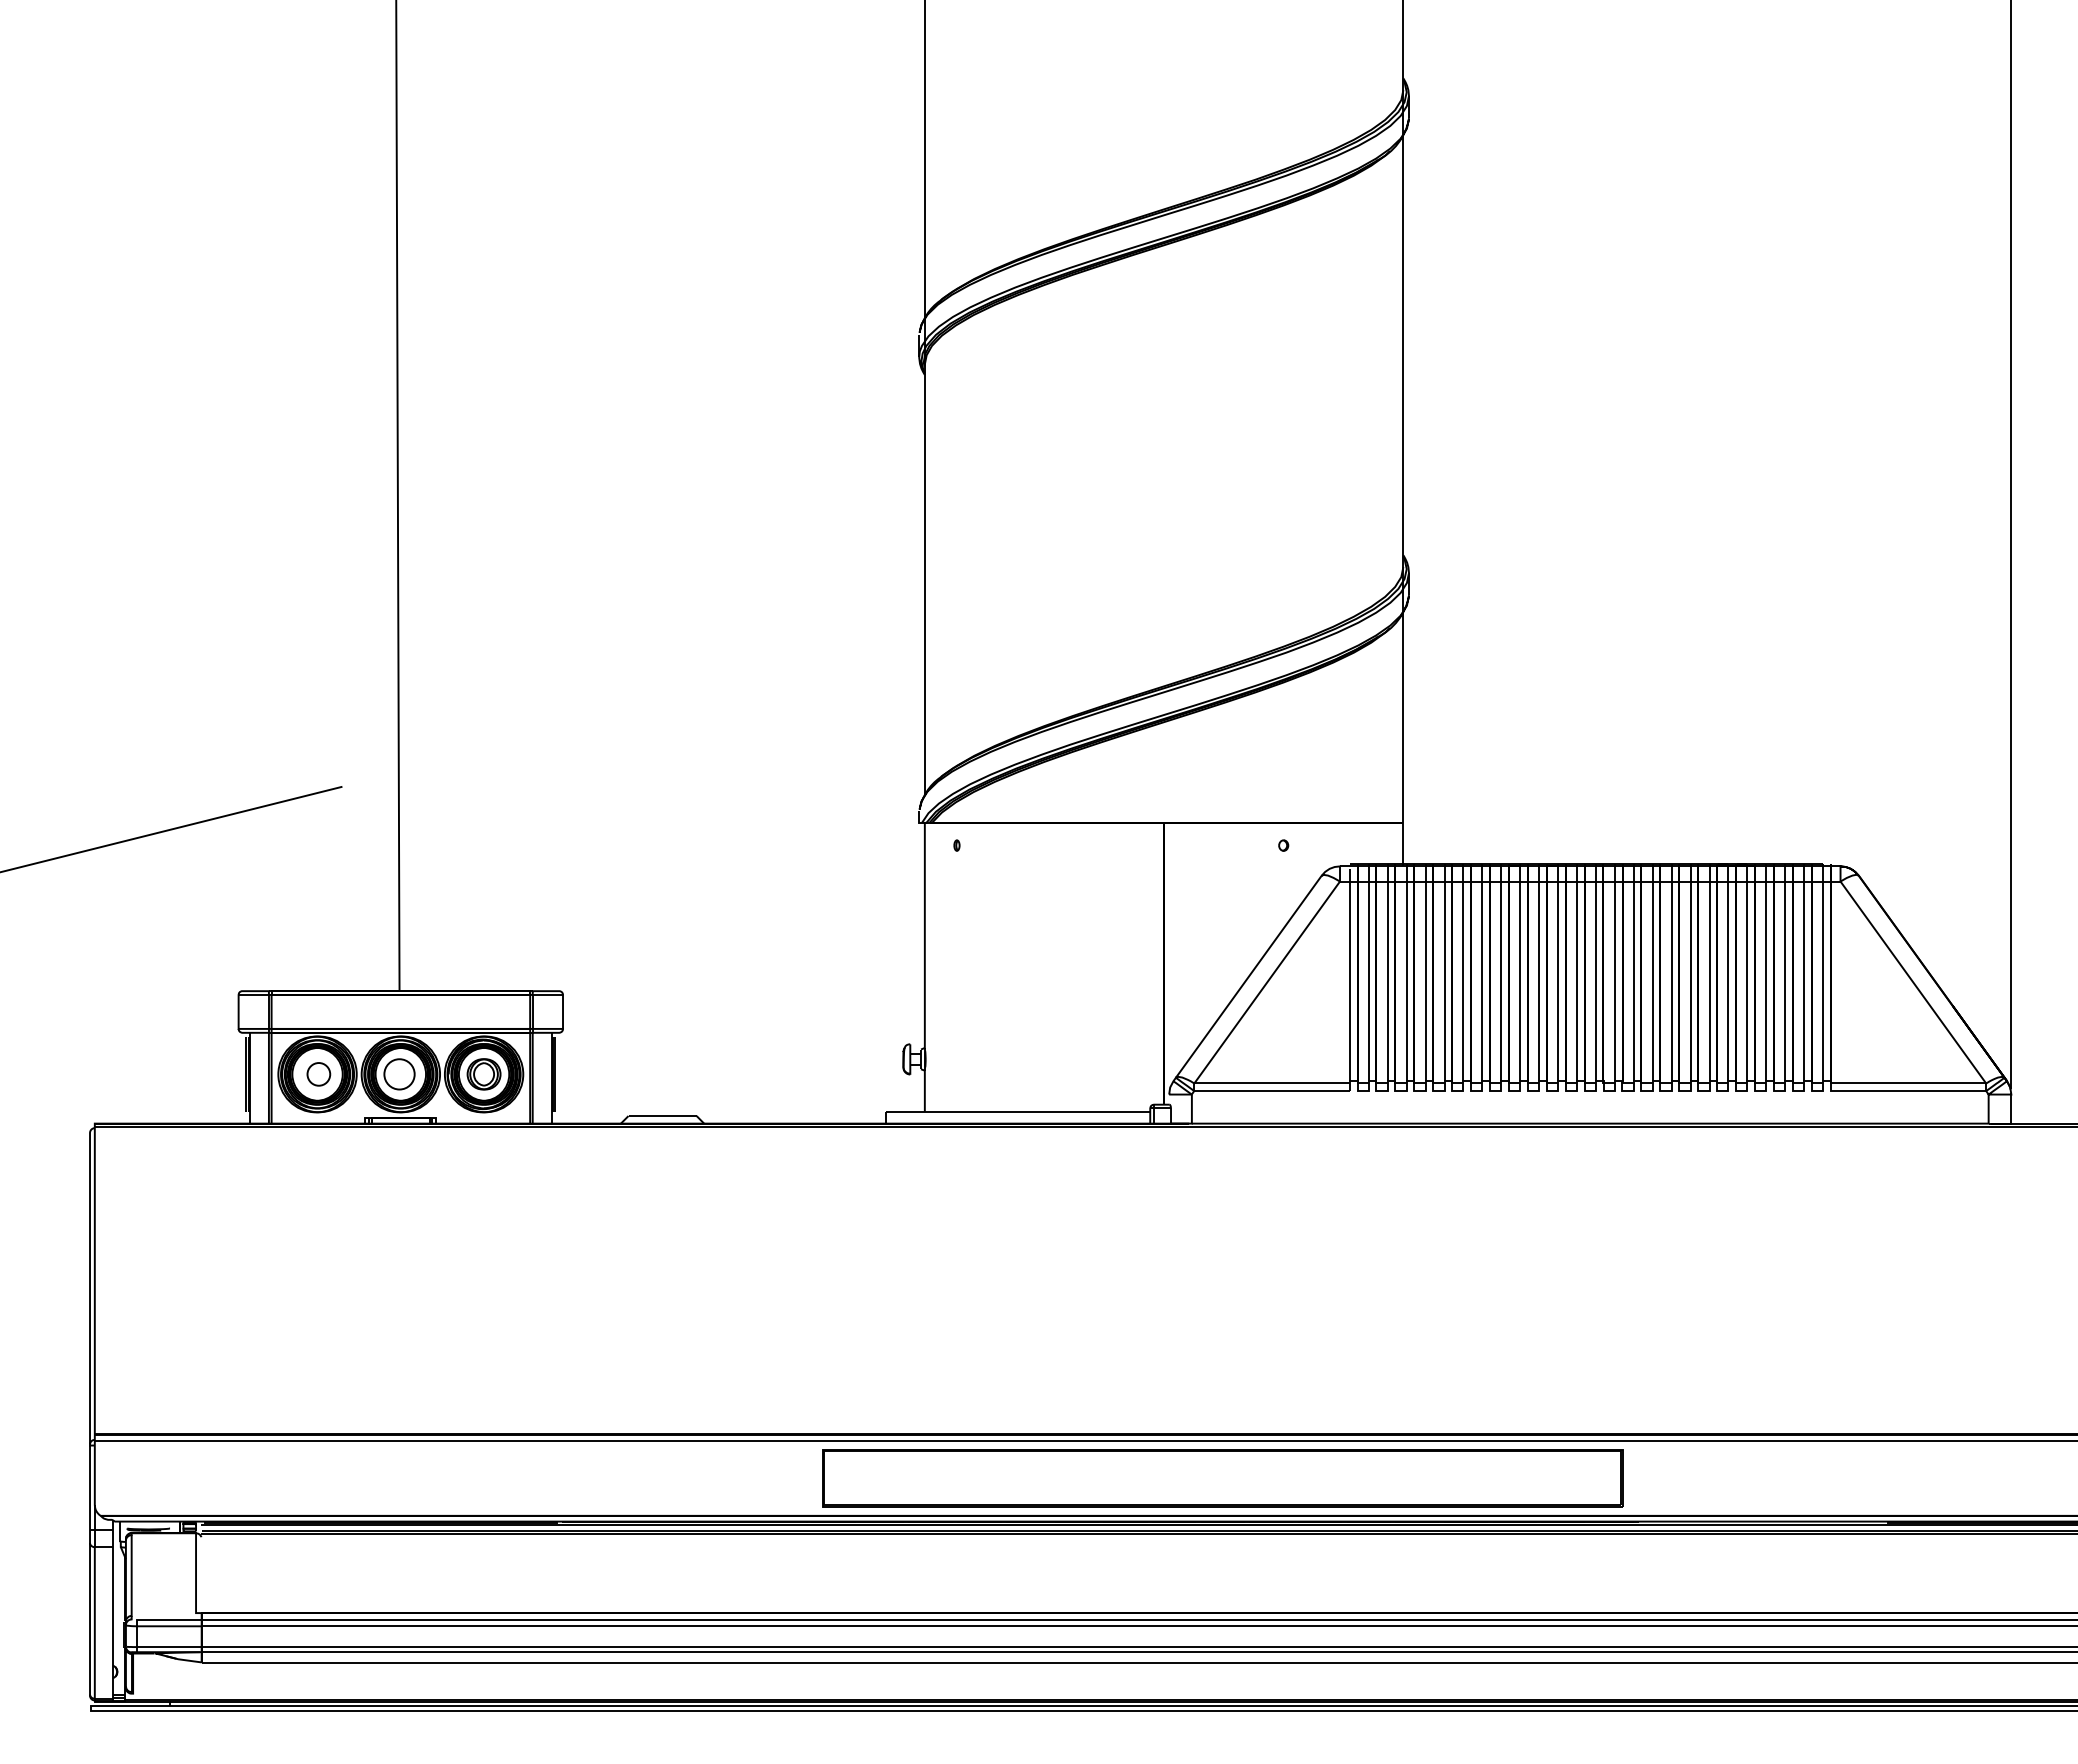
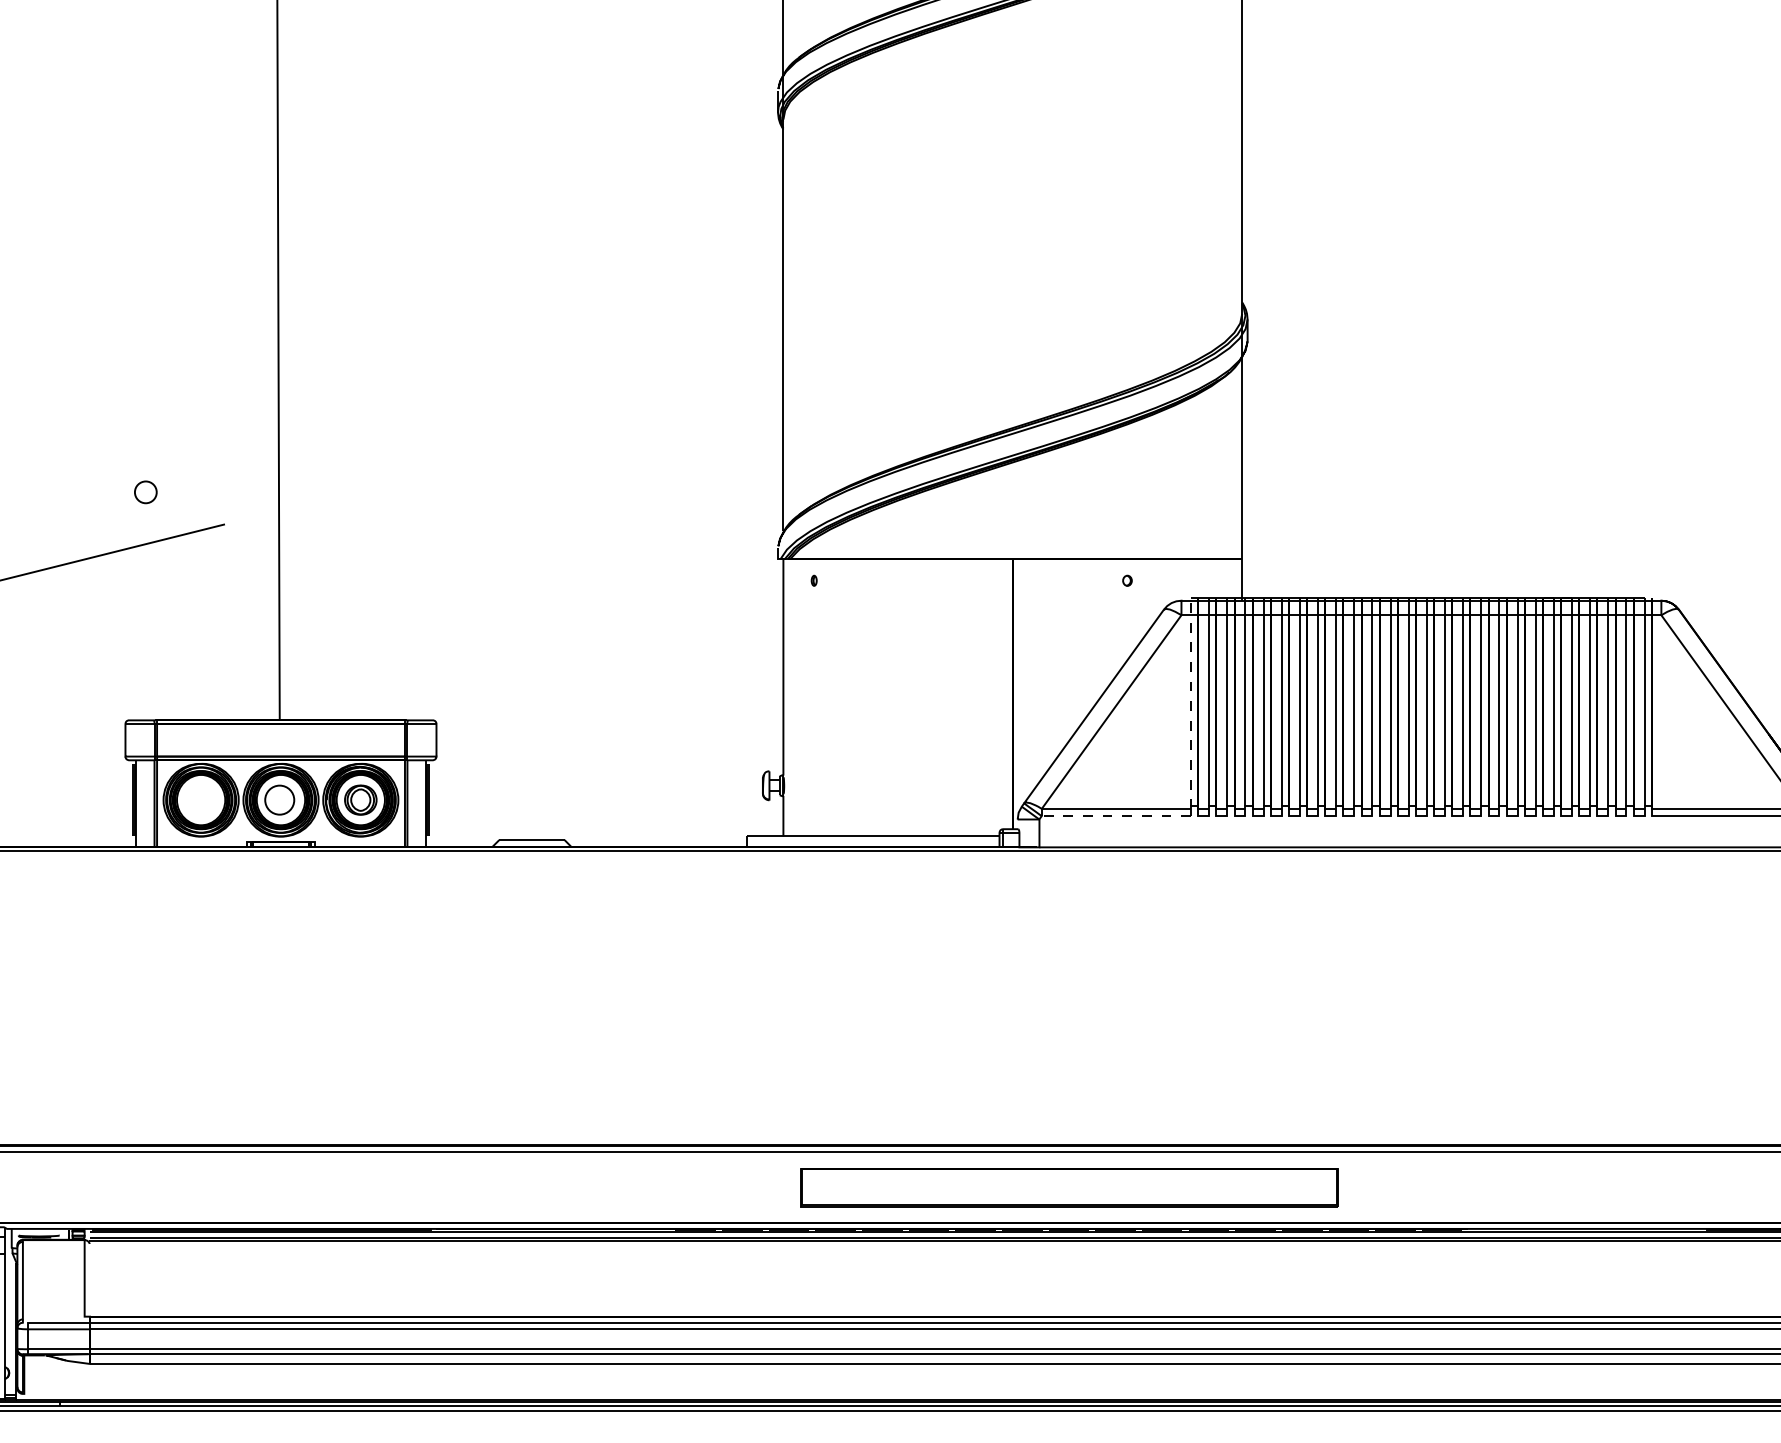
line: (1349, 973) -> (1190, 703), solid -> dashed
circle: (318, 1074) -> (145, 492), moved
line: (1272, 1091) -> (1116, 816), solid -> dashed
part: (1222, 1478) -> (1068, 1187), size x0.7

